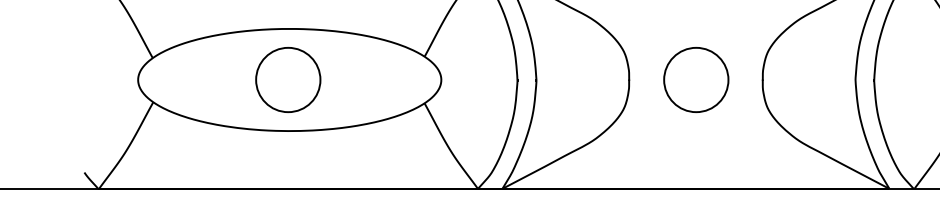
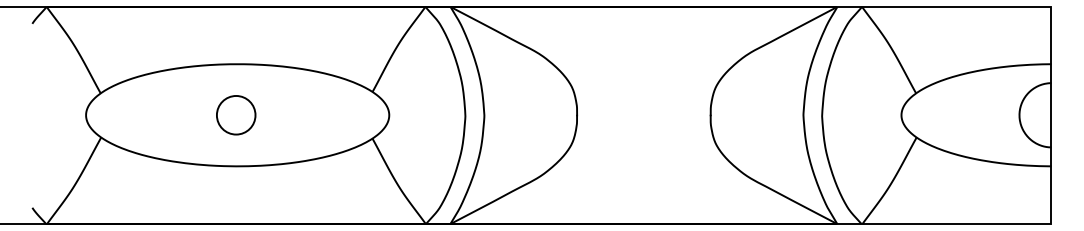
circle: (288, 80) -> (236, 115), size x0.6
circle: (696, 80) -> (644, 115), removed

